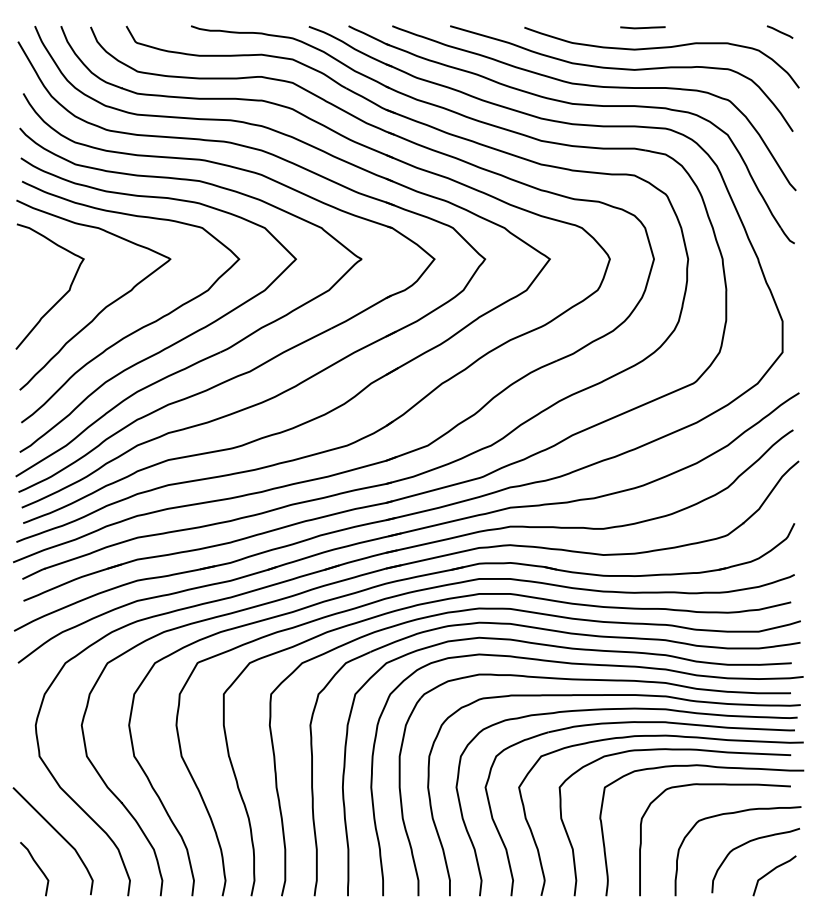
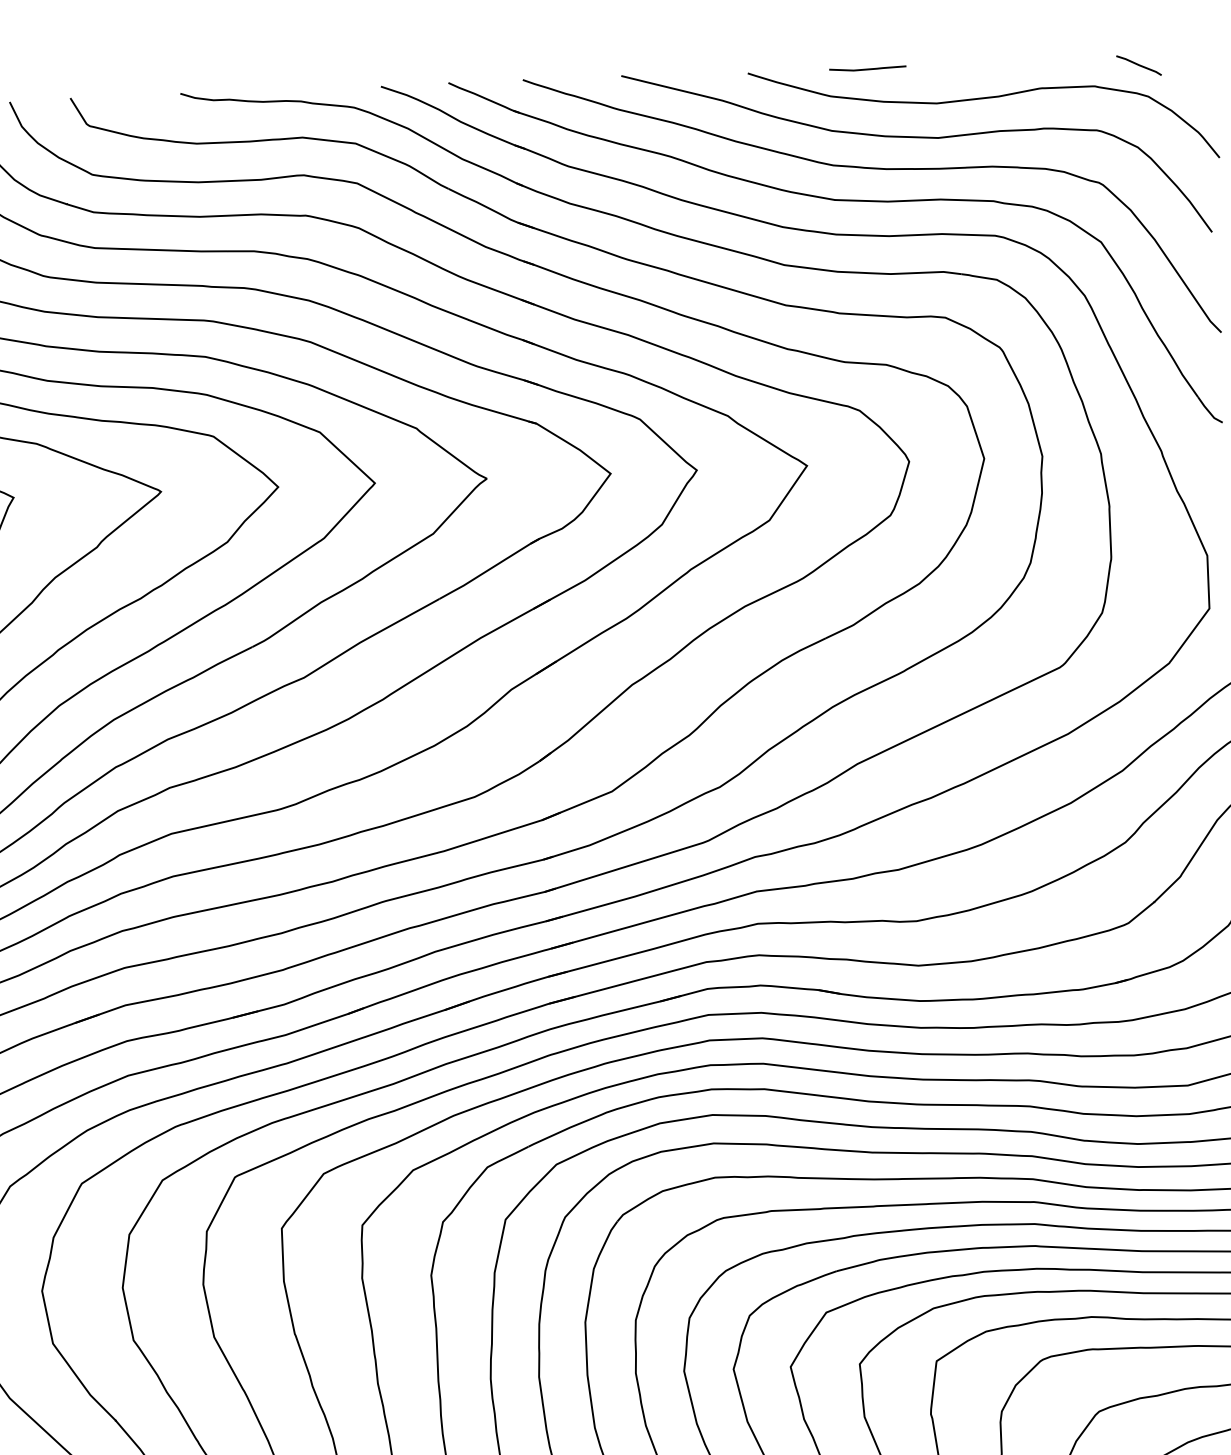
line: (642, 27) -> (867, 68), moved
line: (779, 31) -> (1137, 64), moved

